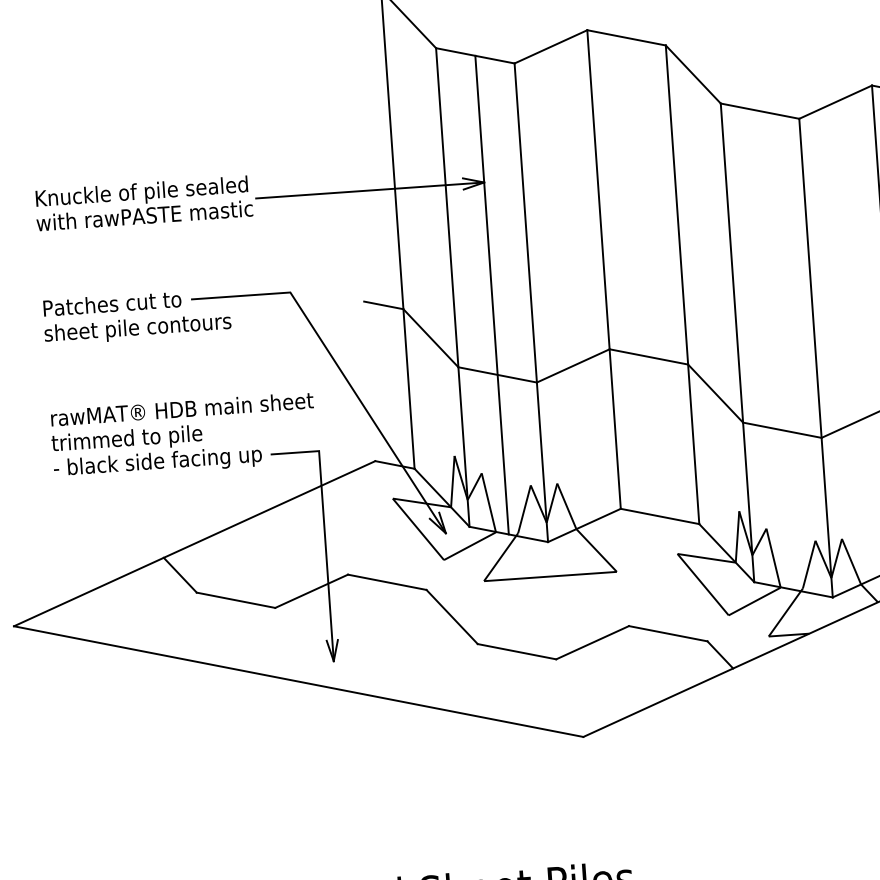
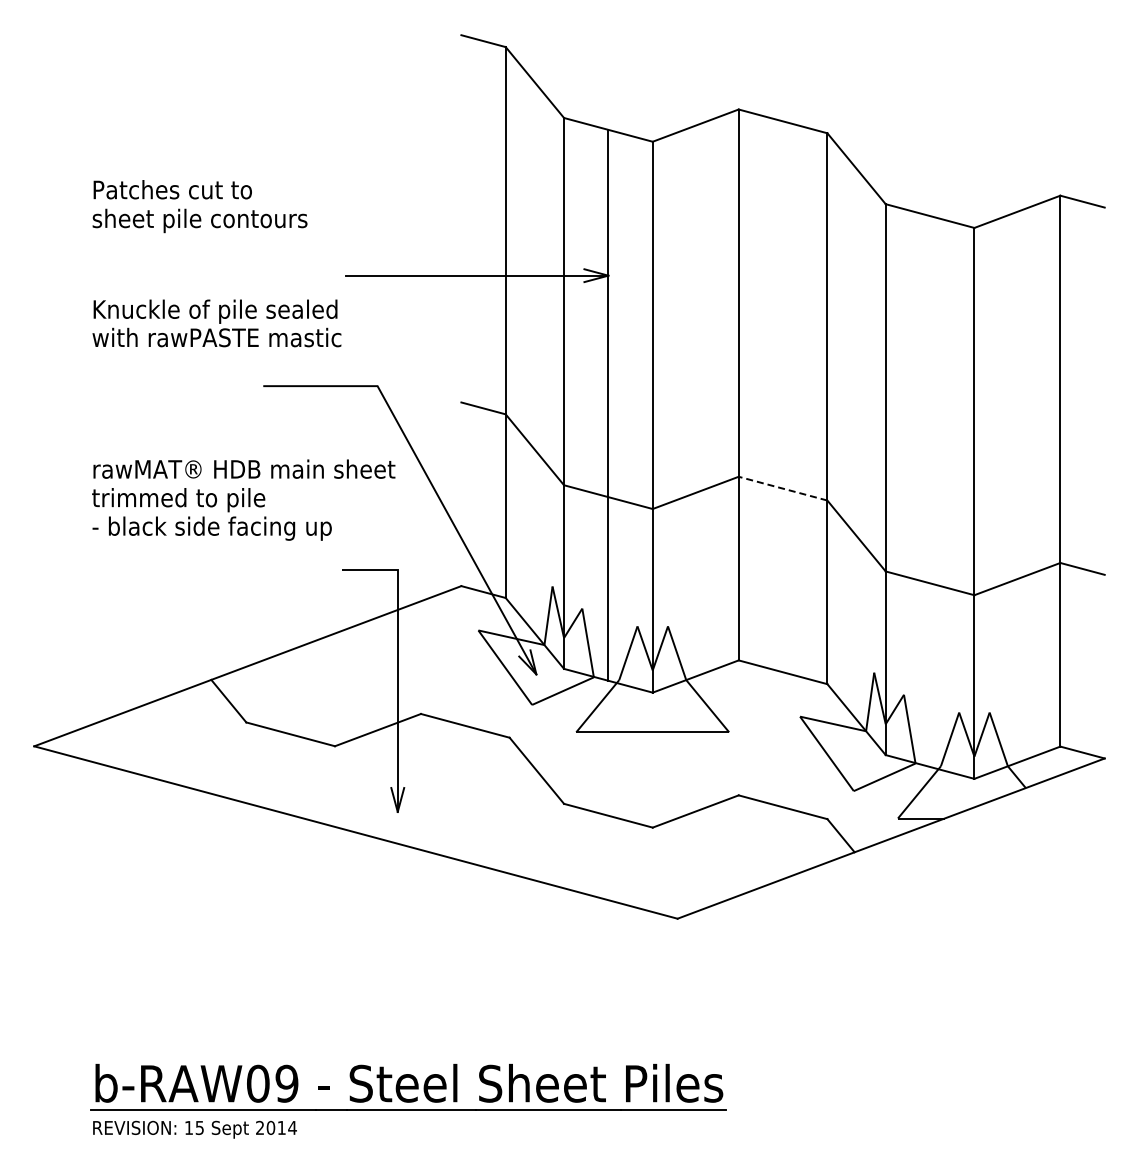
text: (143, 203) -> (216, 323), moved
text: (136, 316) -> (199, 206), moved
line: (649, 356) -> (783, 488), solid -> dashed
text: (183, 435) -> (243, 499), moved

